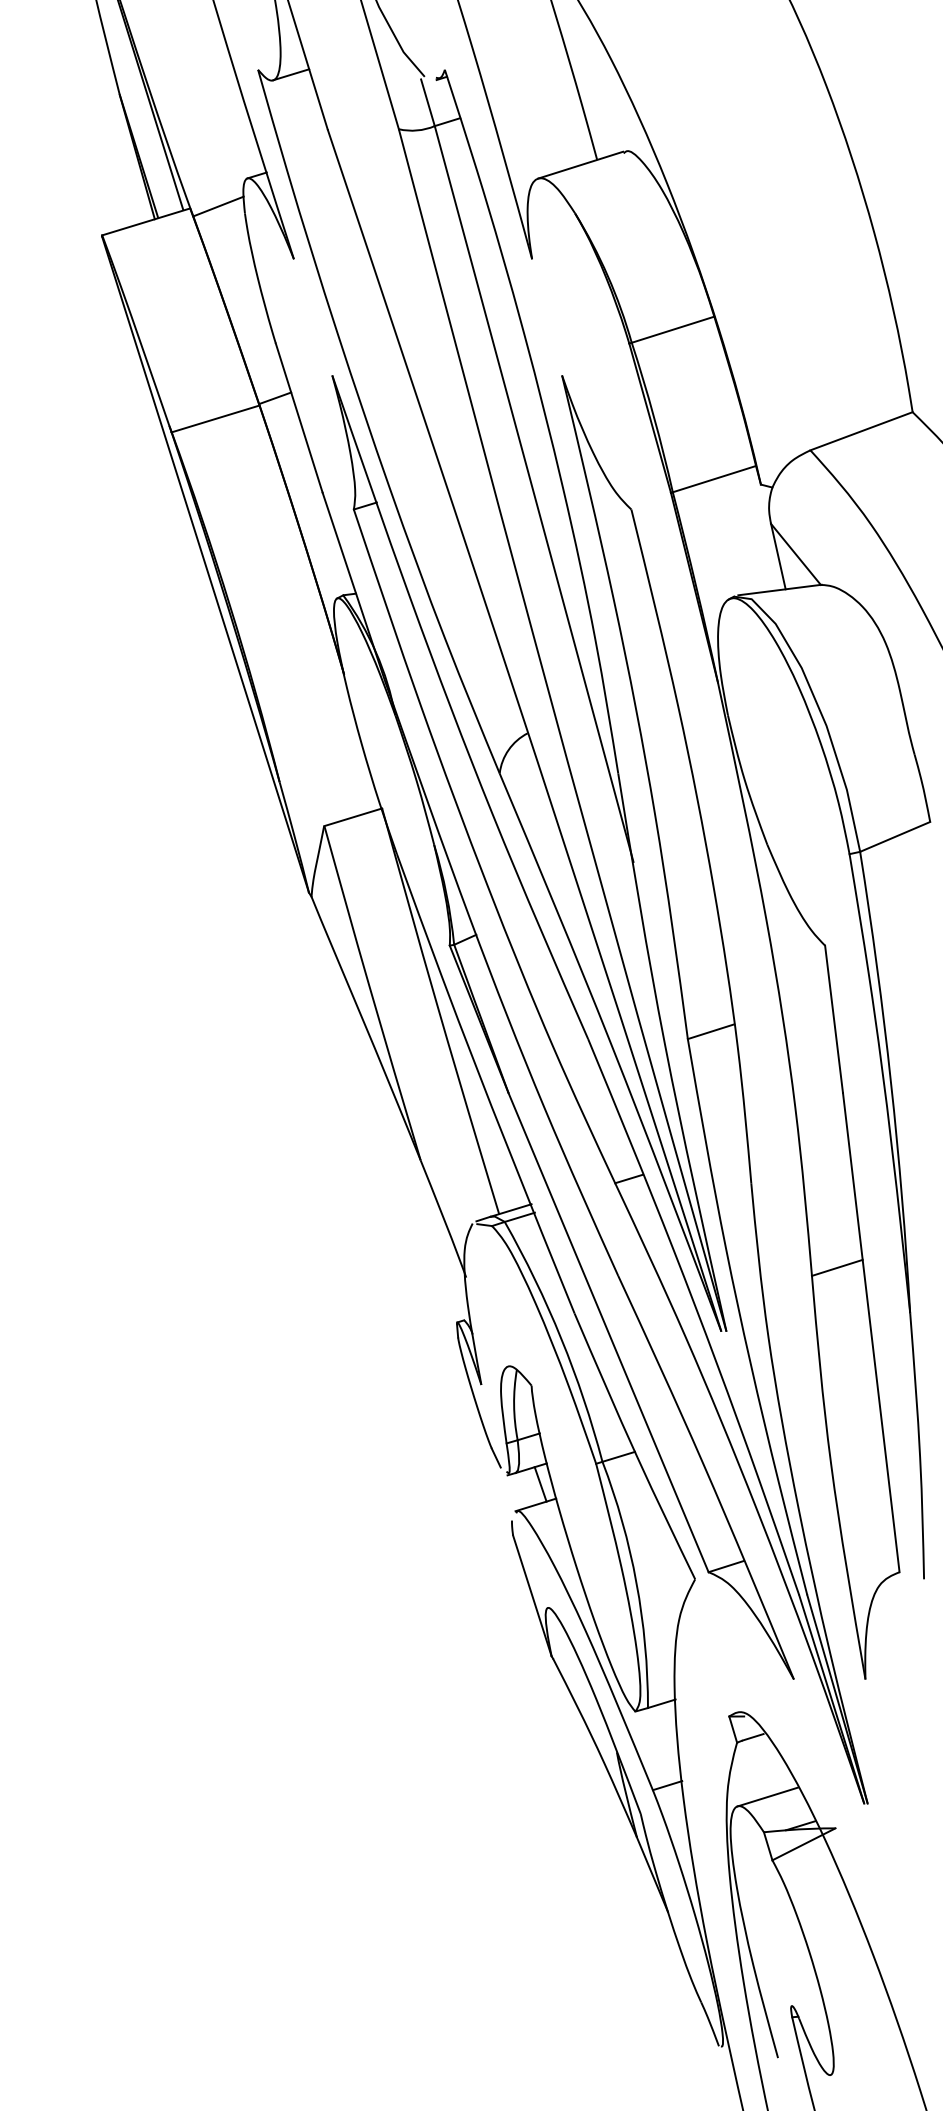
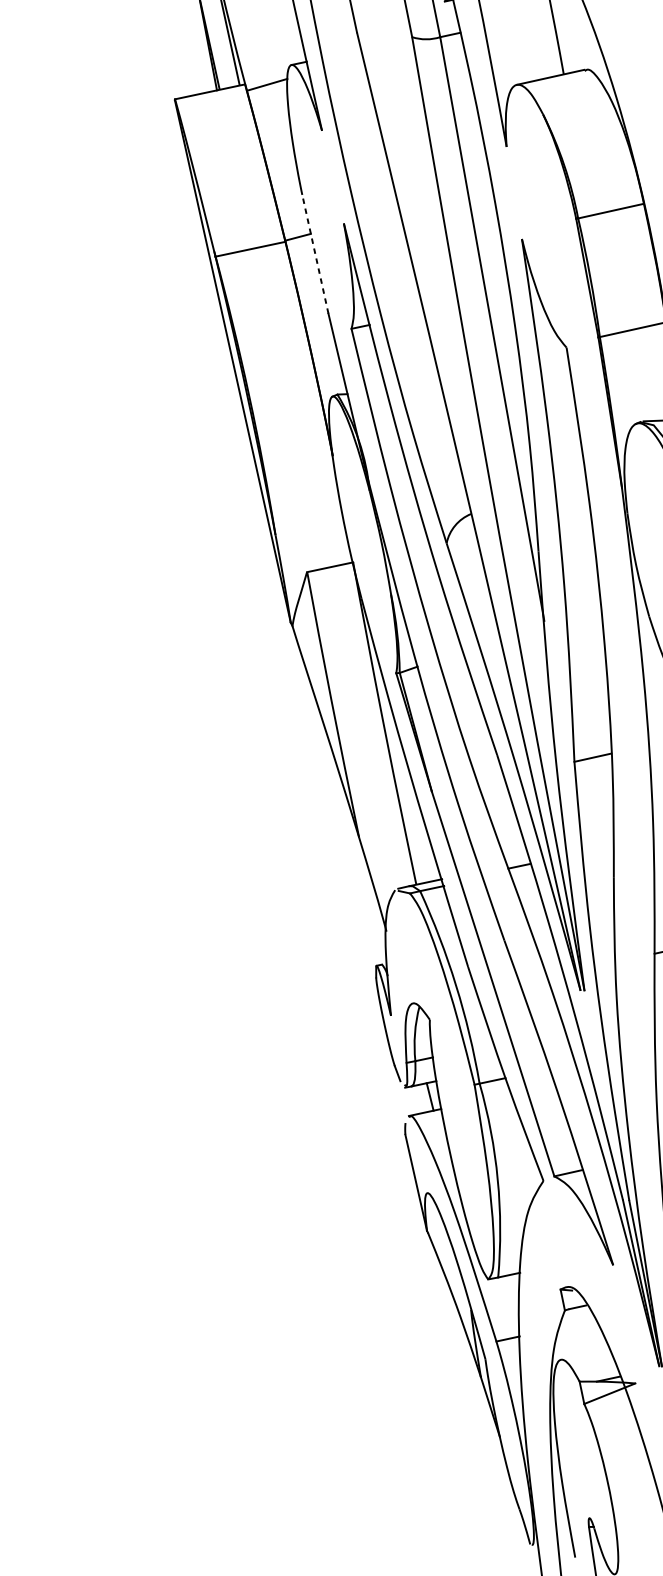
line: (299, 417) -> (315, 253), solid -> dashed
line: (767, 1796) -> (584, 1354), removed

